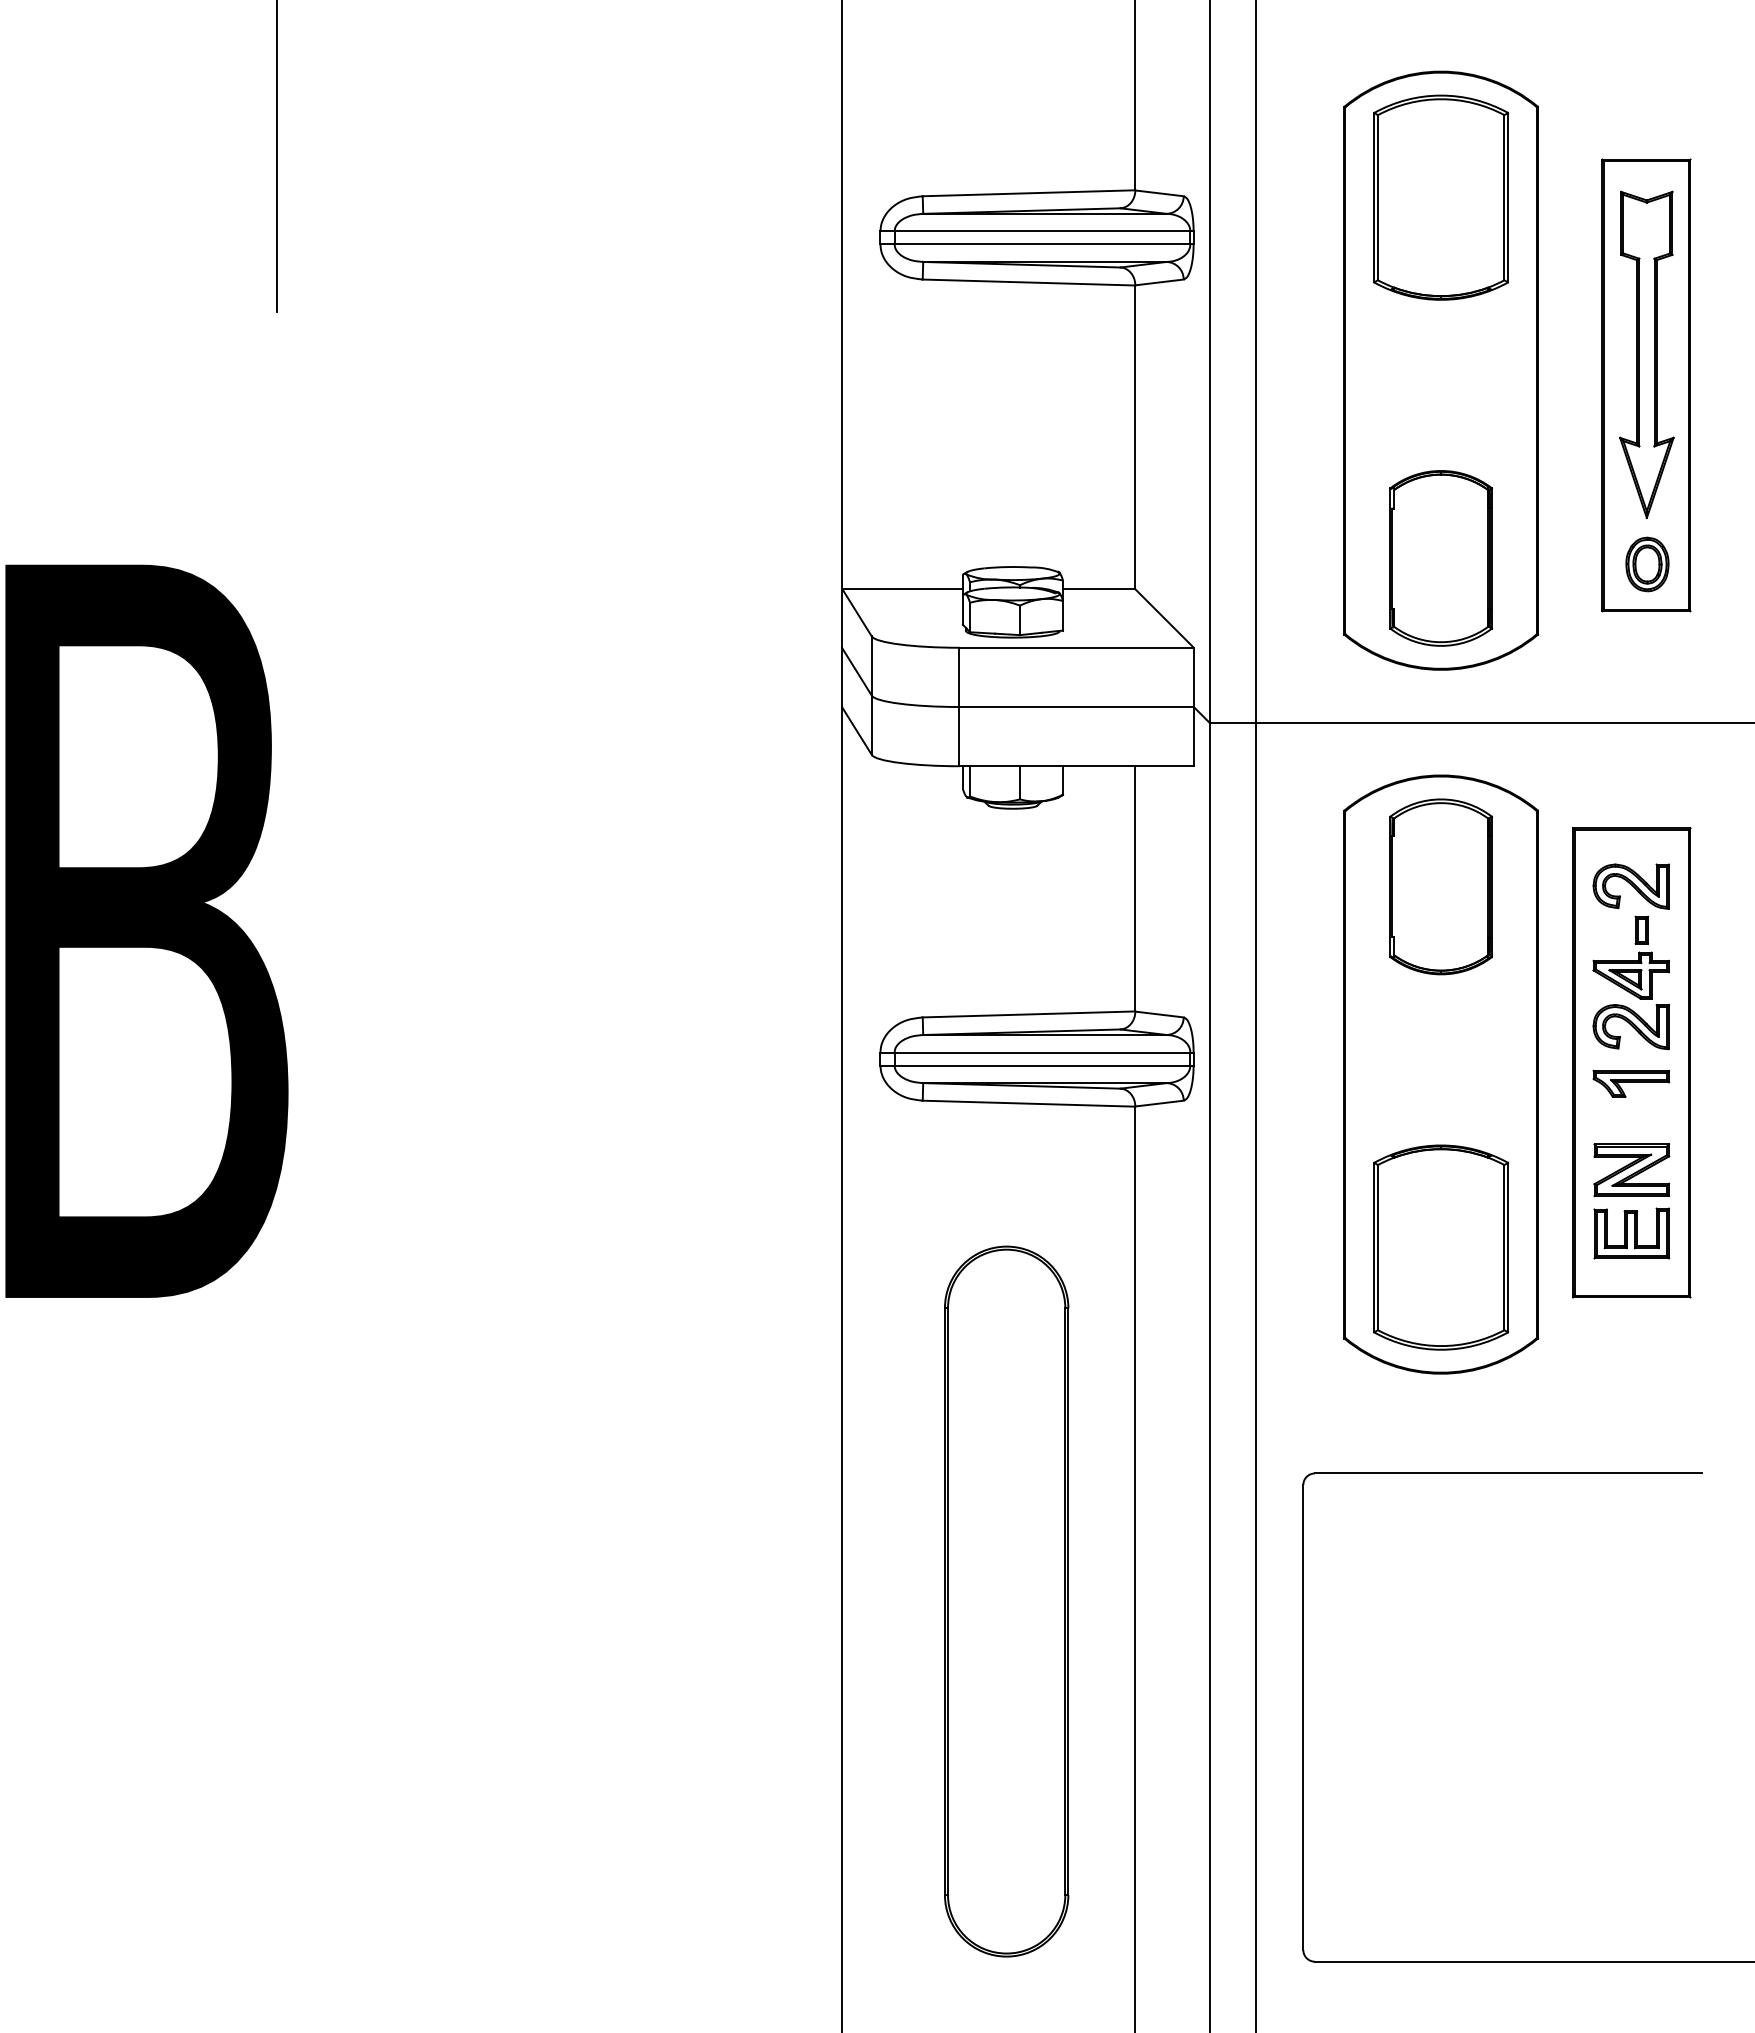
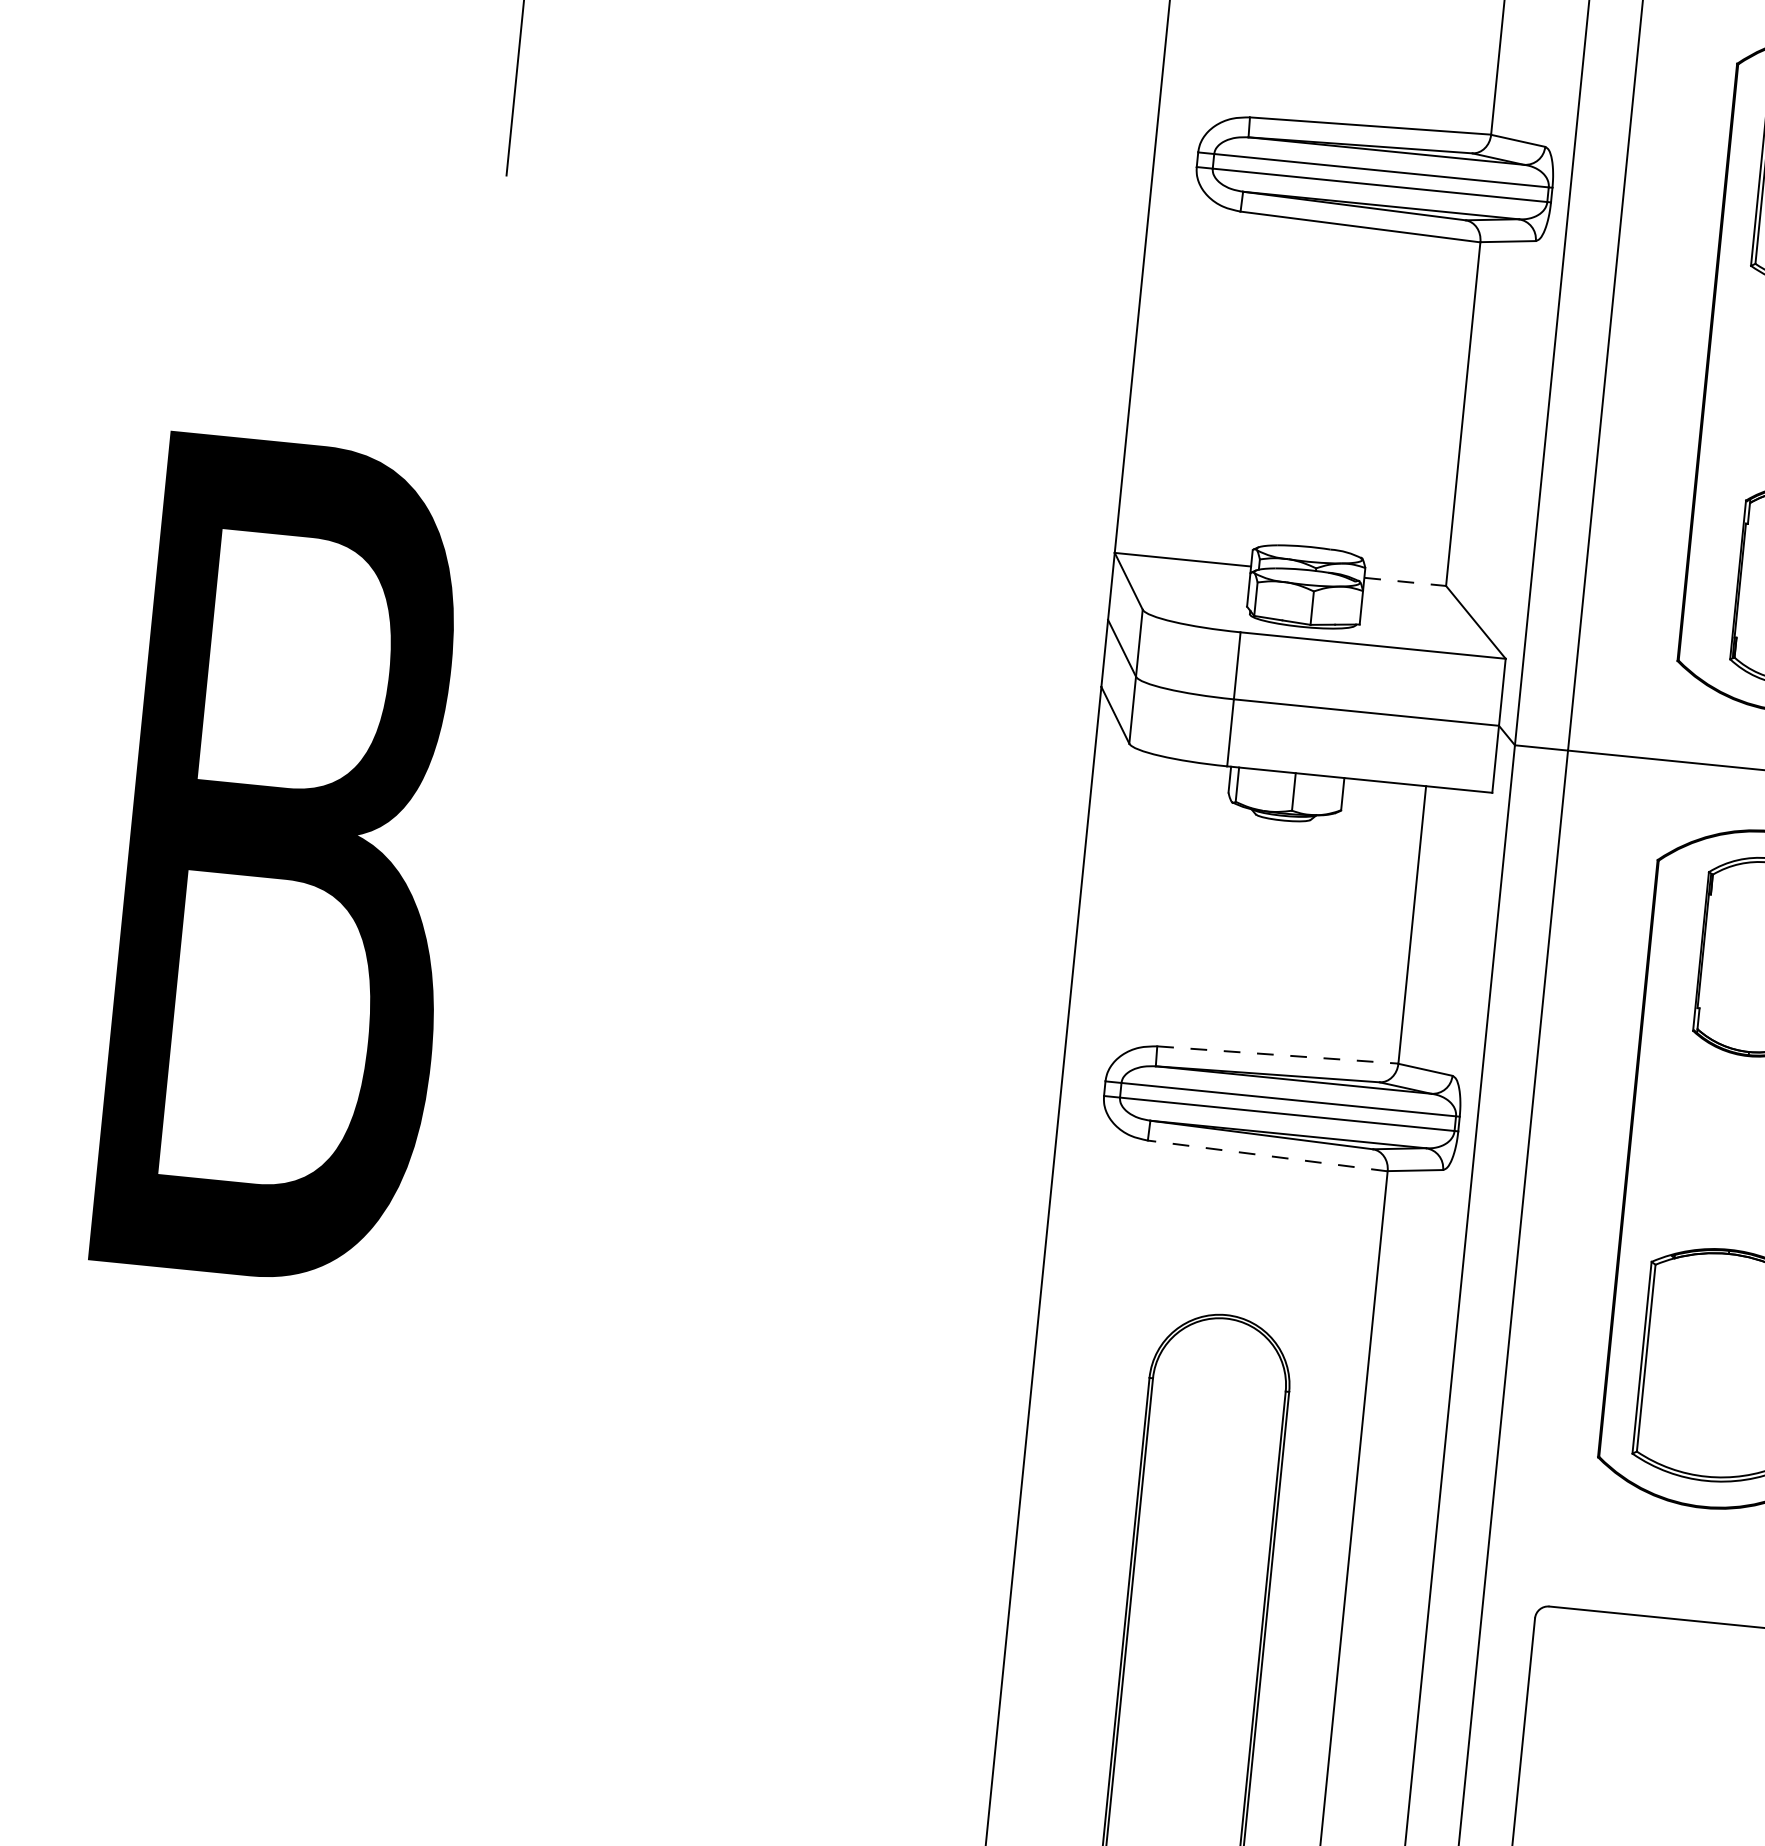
line: (1099, 589) -> (1405, 582), solid -> dashed
line: (1029, 1014) -> (1278, 1055), solid -> dashed
line: (1028, 1103) -> (1267, 1155), solid -> dashed

